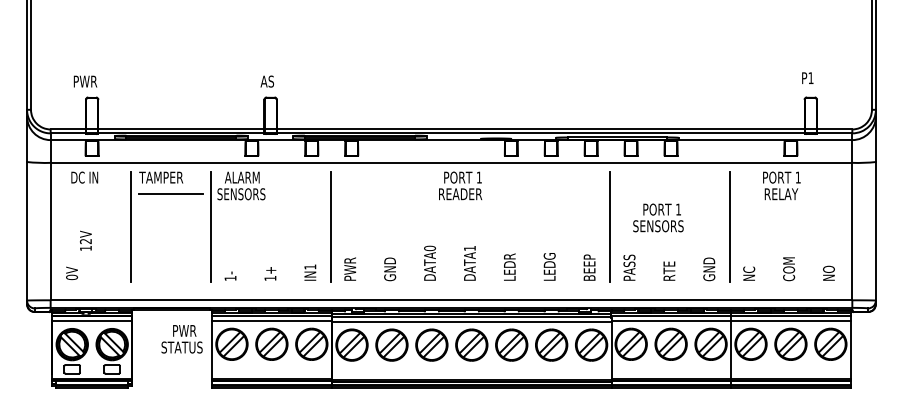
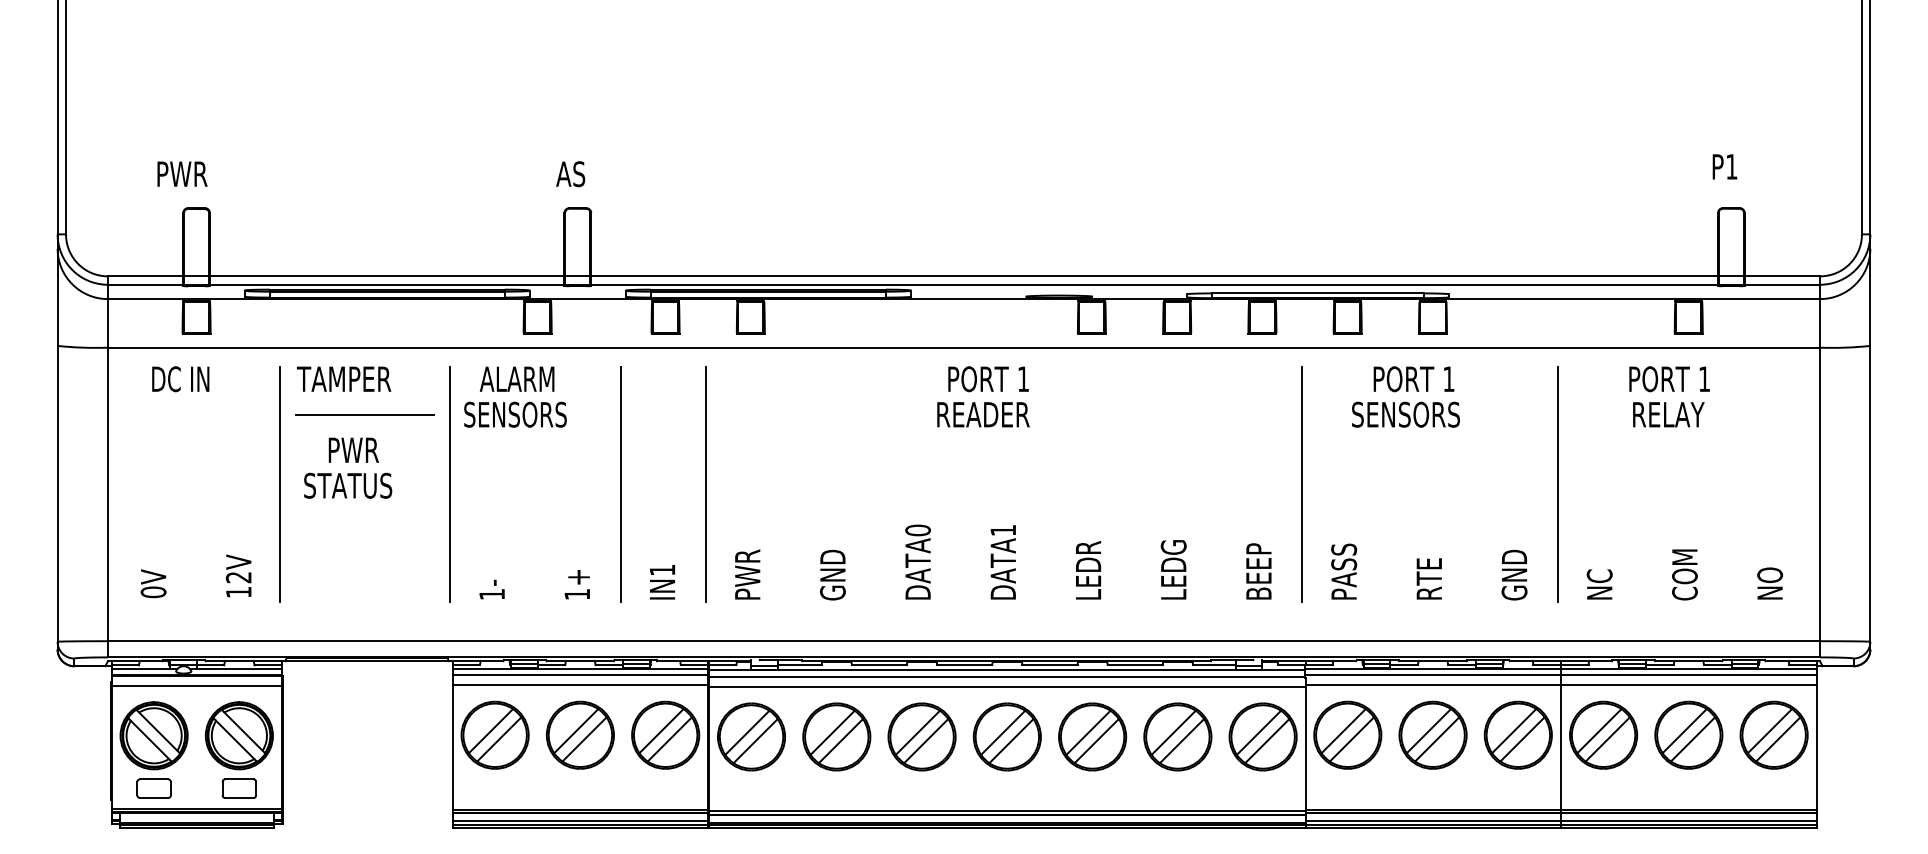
text: (658, 217) -> (1406, 396), moved
line: (290, 226) -> (620, 483), added
text: (85, 240) -> (237, 575), moved
text: (181, 339) -> (346, 468), moved

